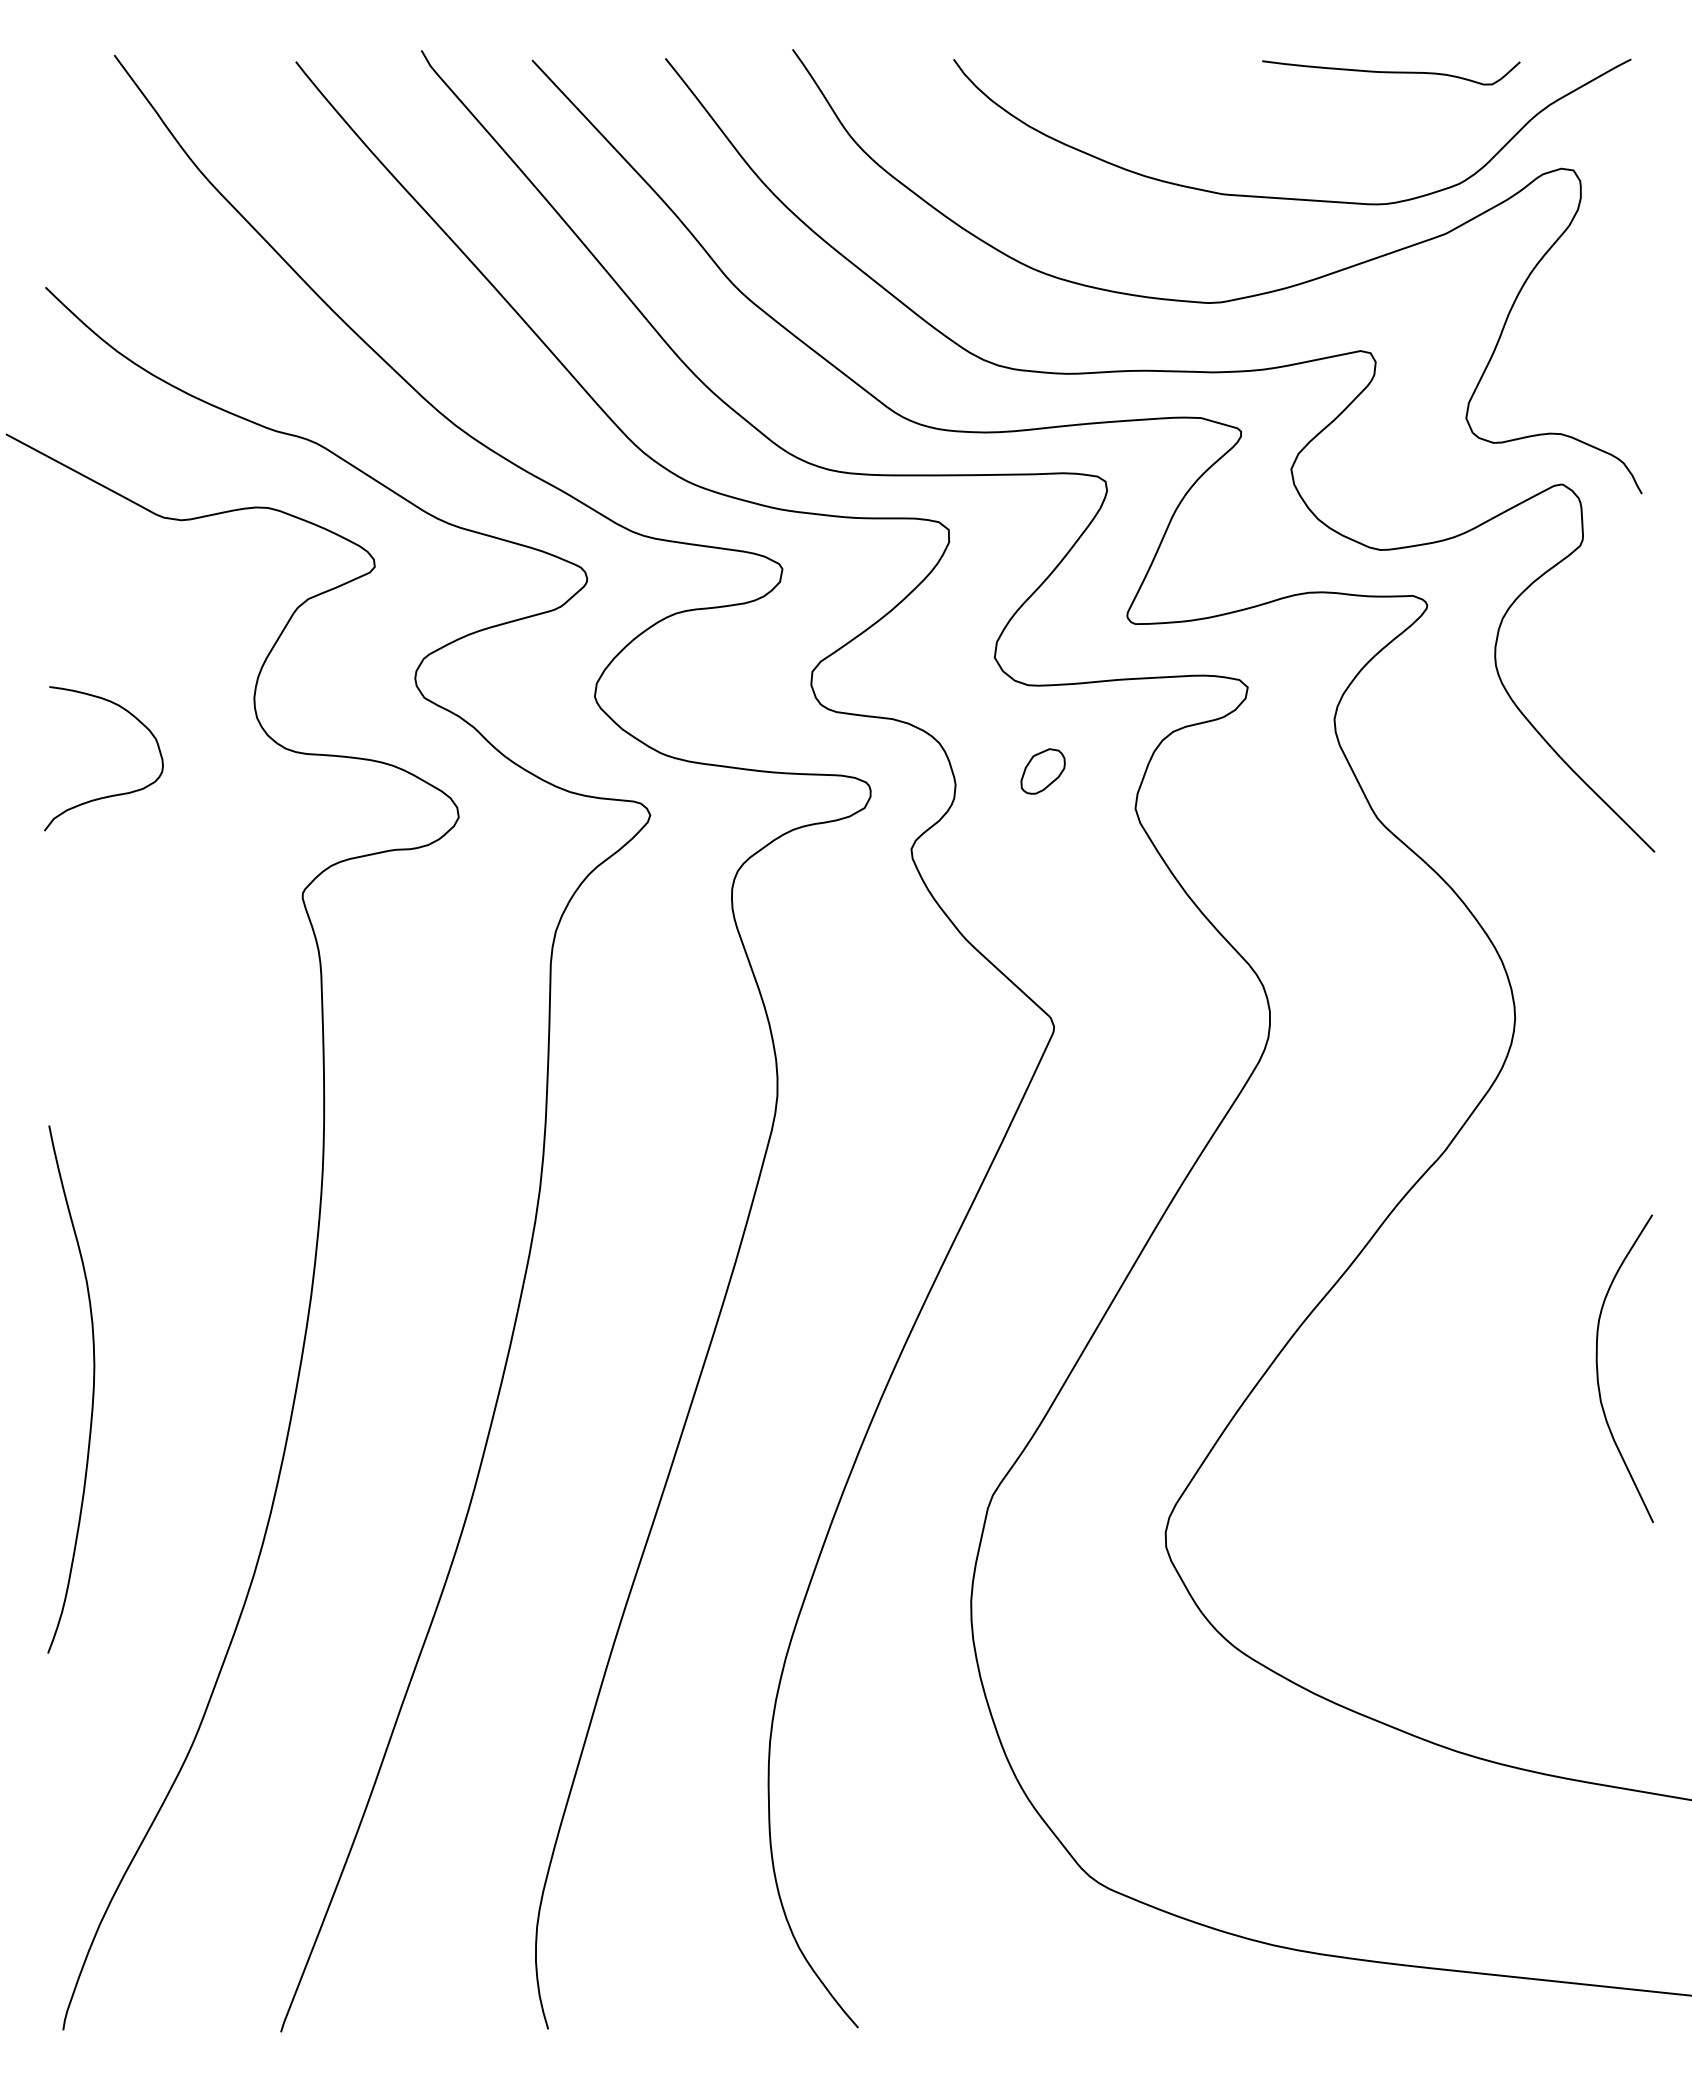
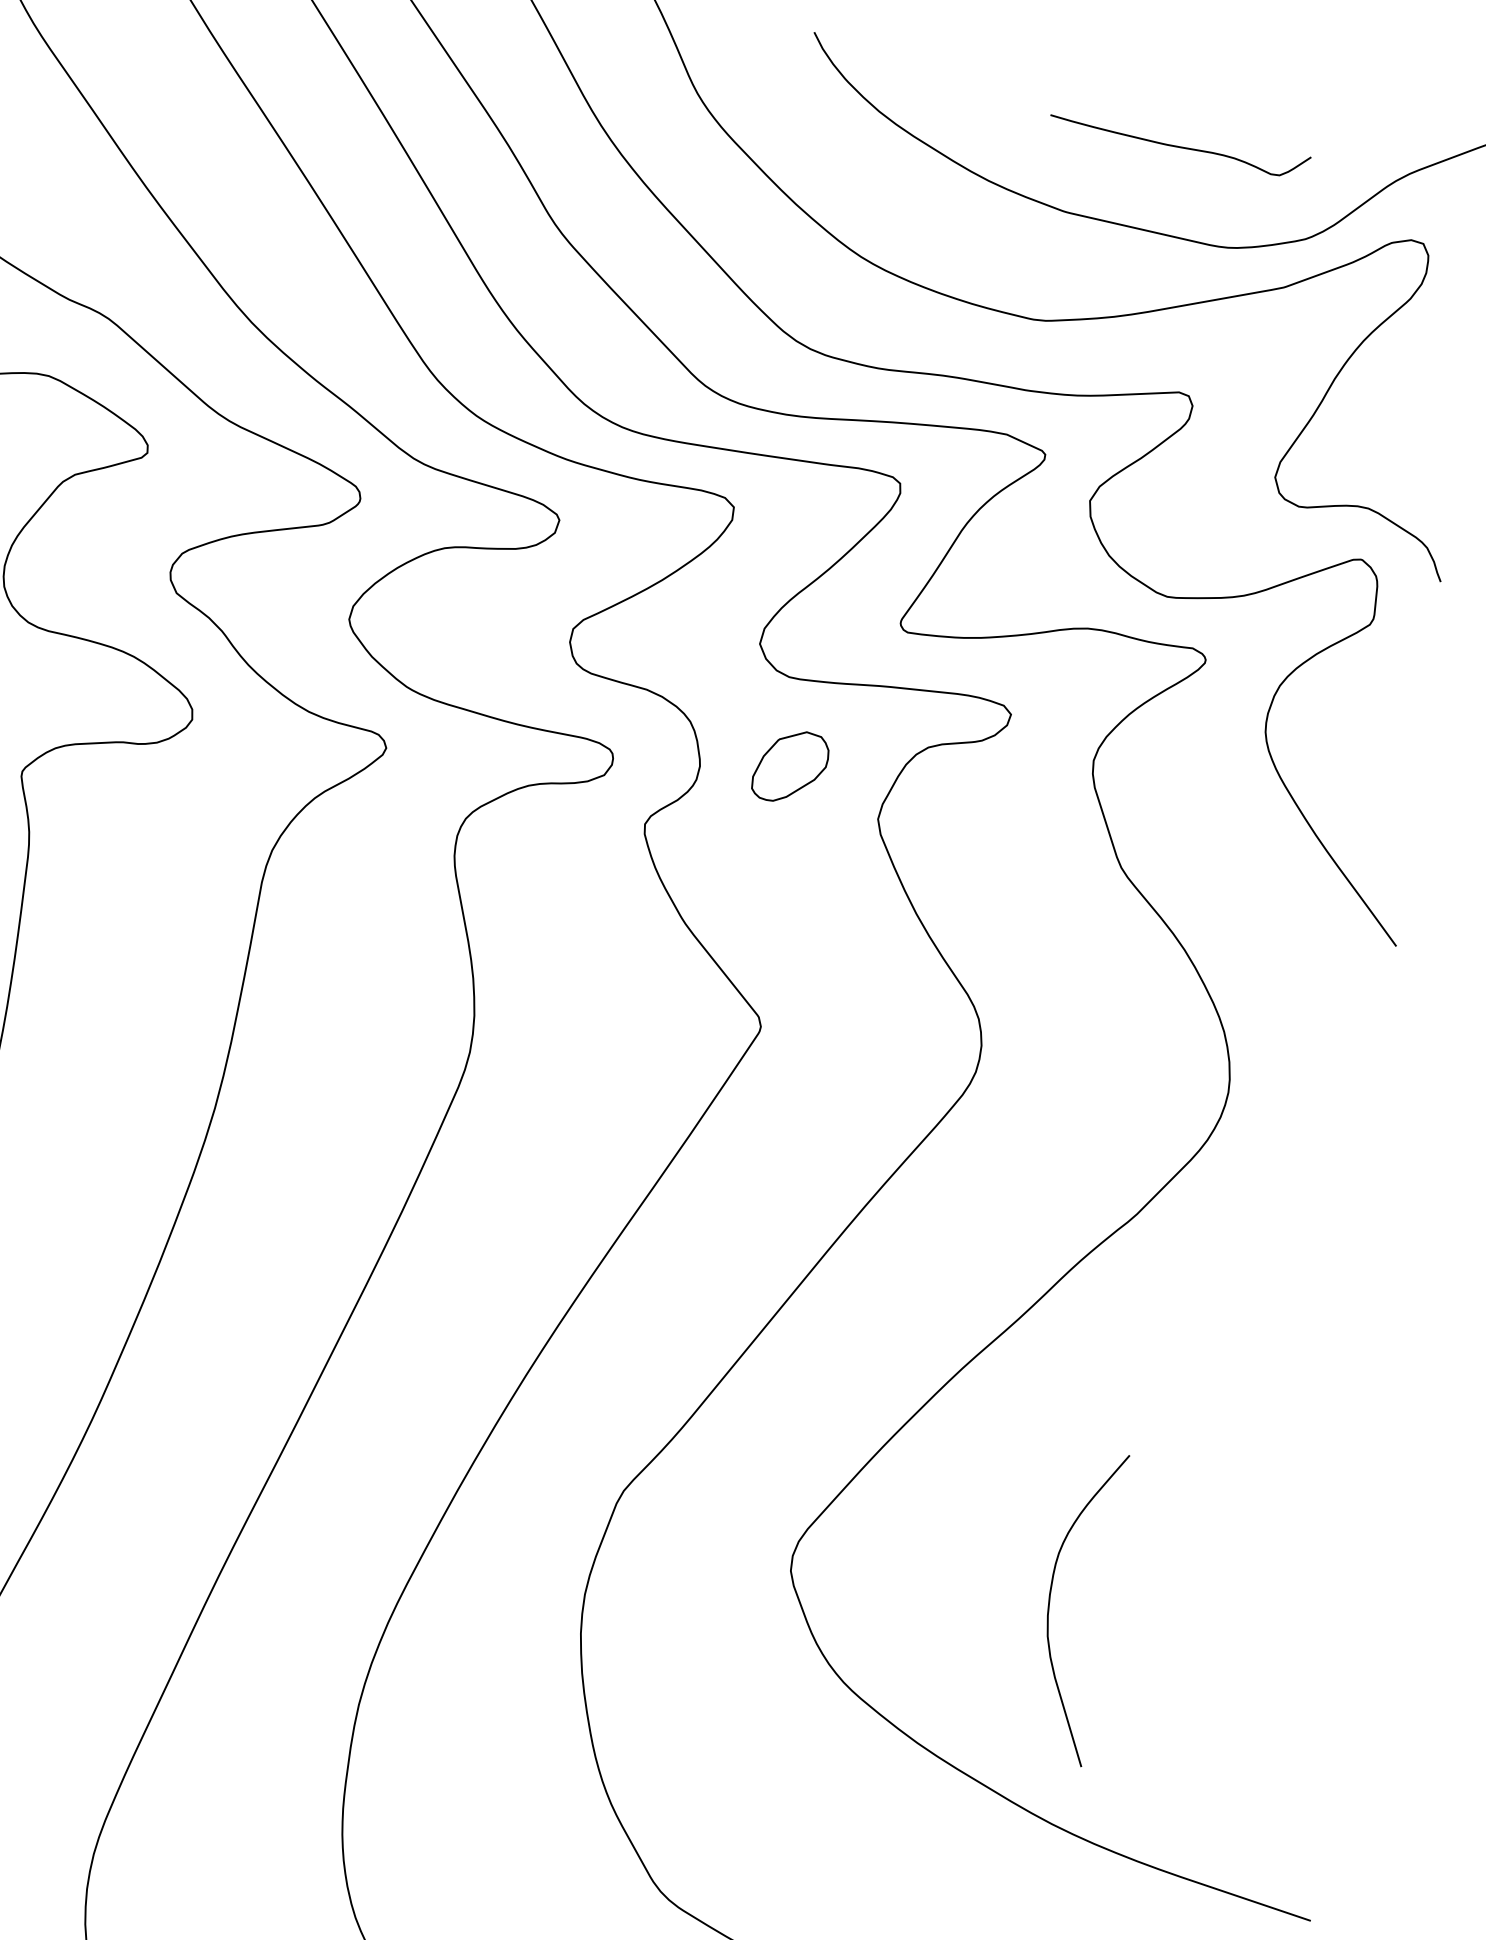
curve: (1391, 72) -> (1179, 147), moved
part: (1042, 771) -> (789, 766), size x1.6
curve: (1598, 1369) -> (1050, 1603), moved

